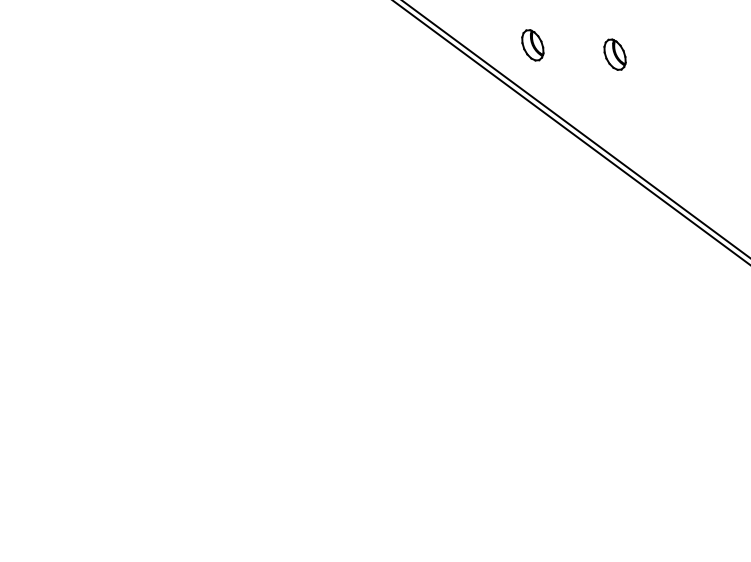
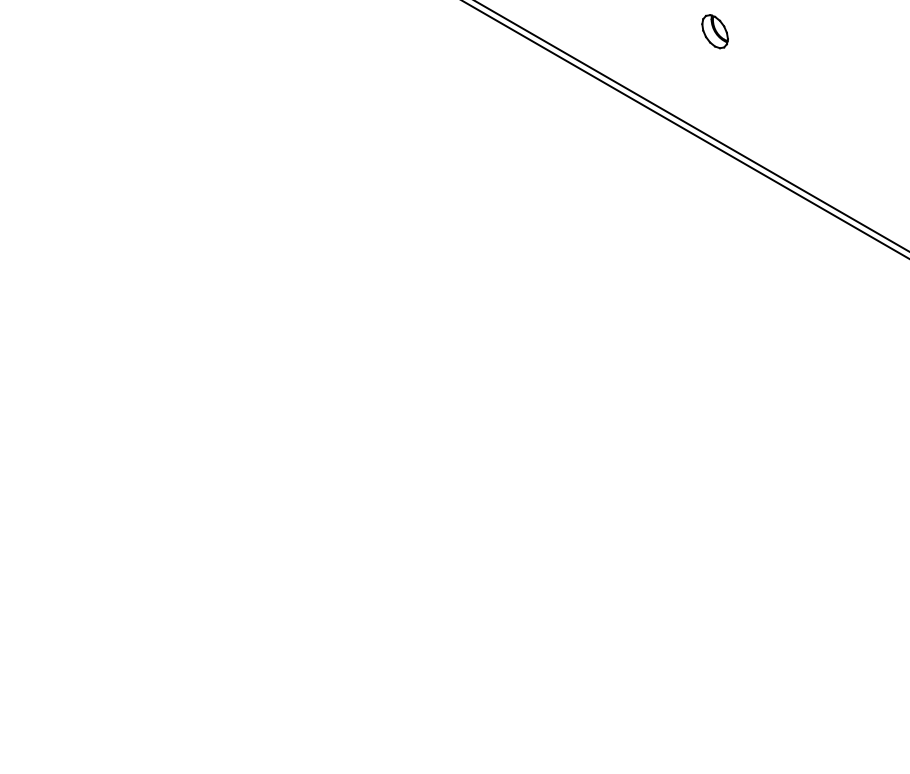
part: (532, 45) -> (621, 31), removed

